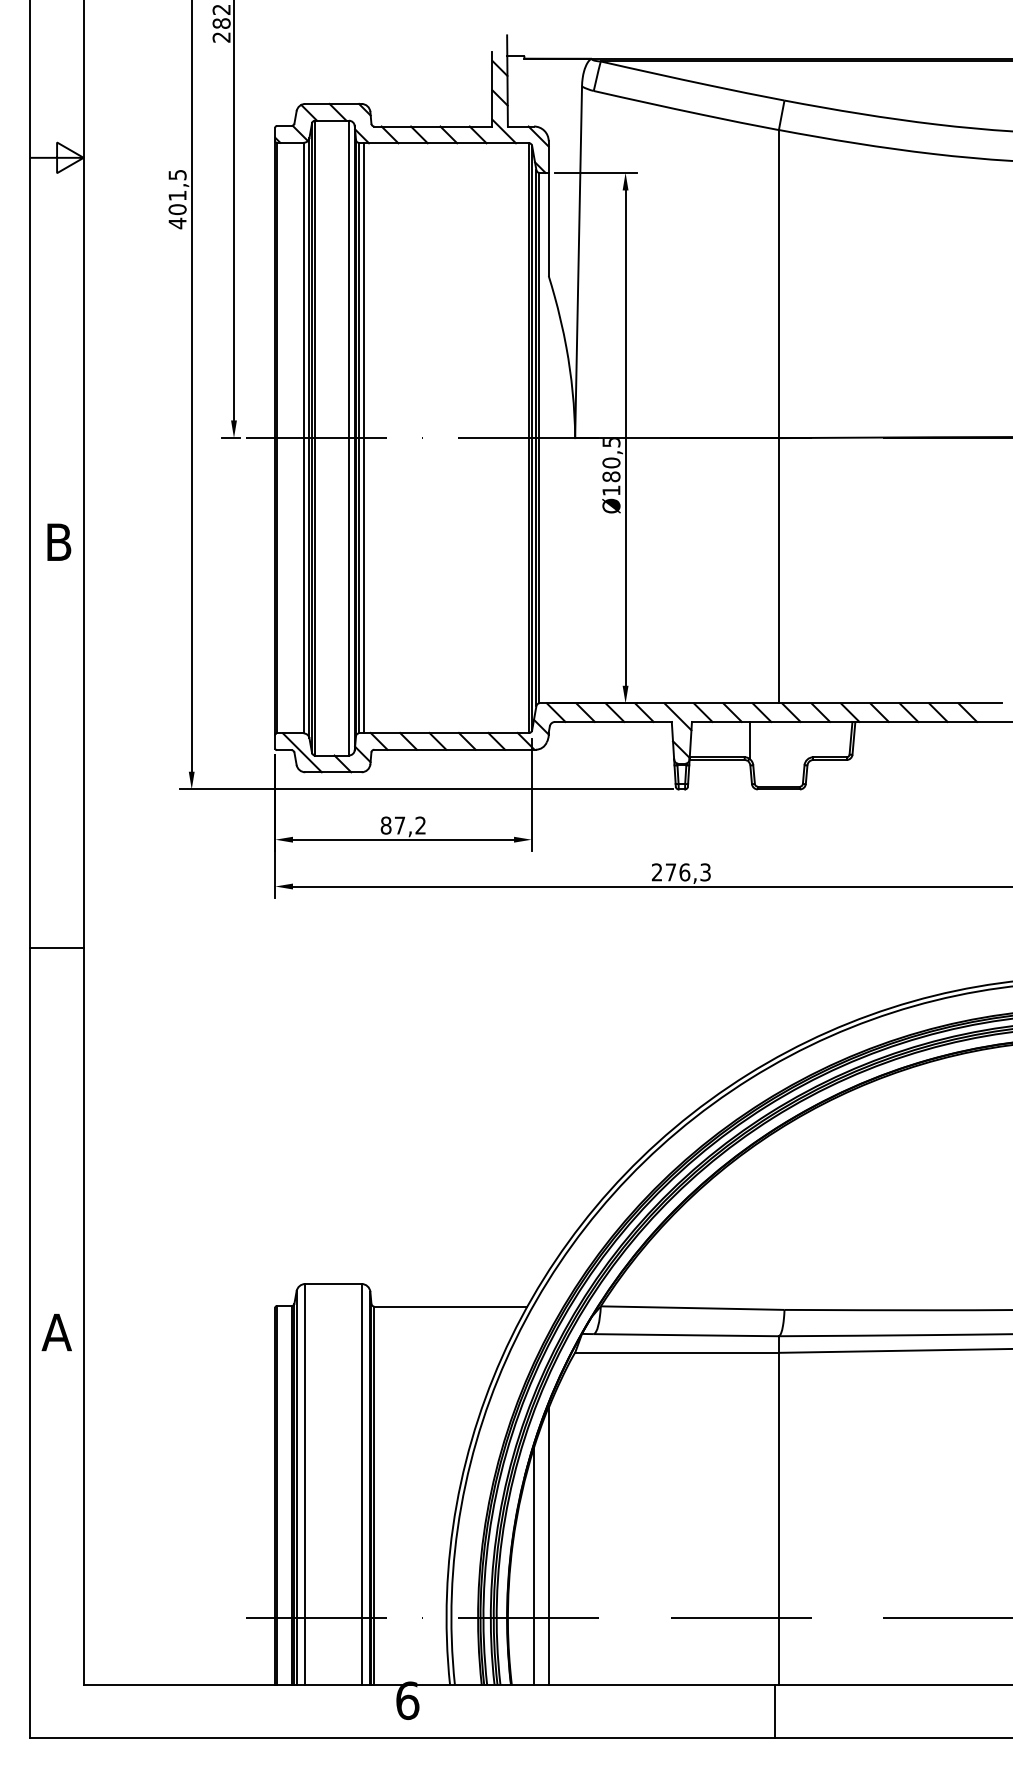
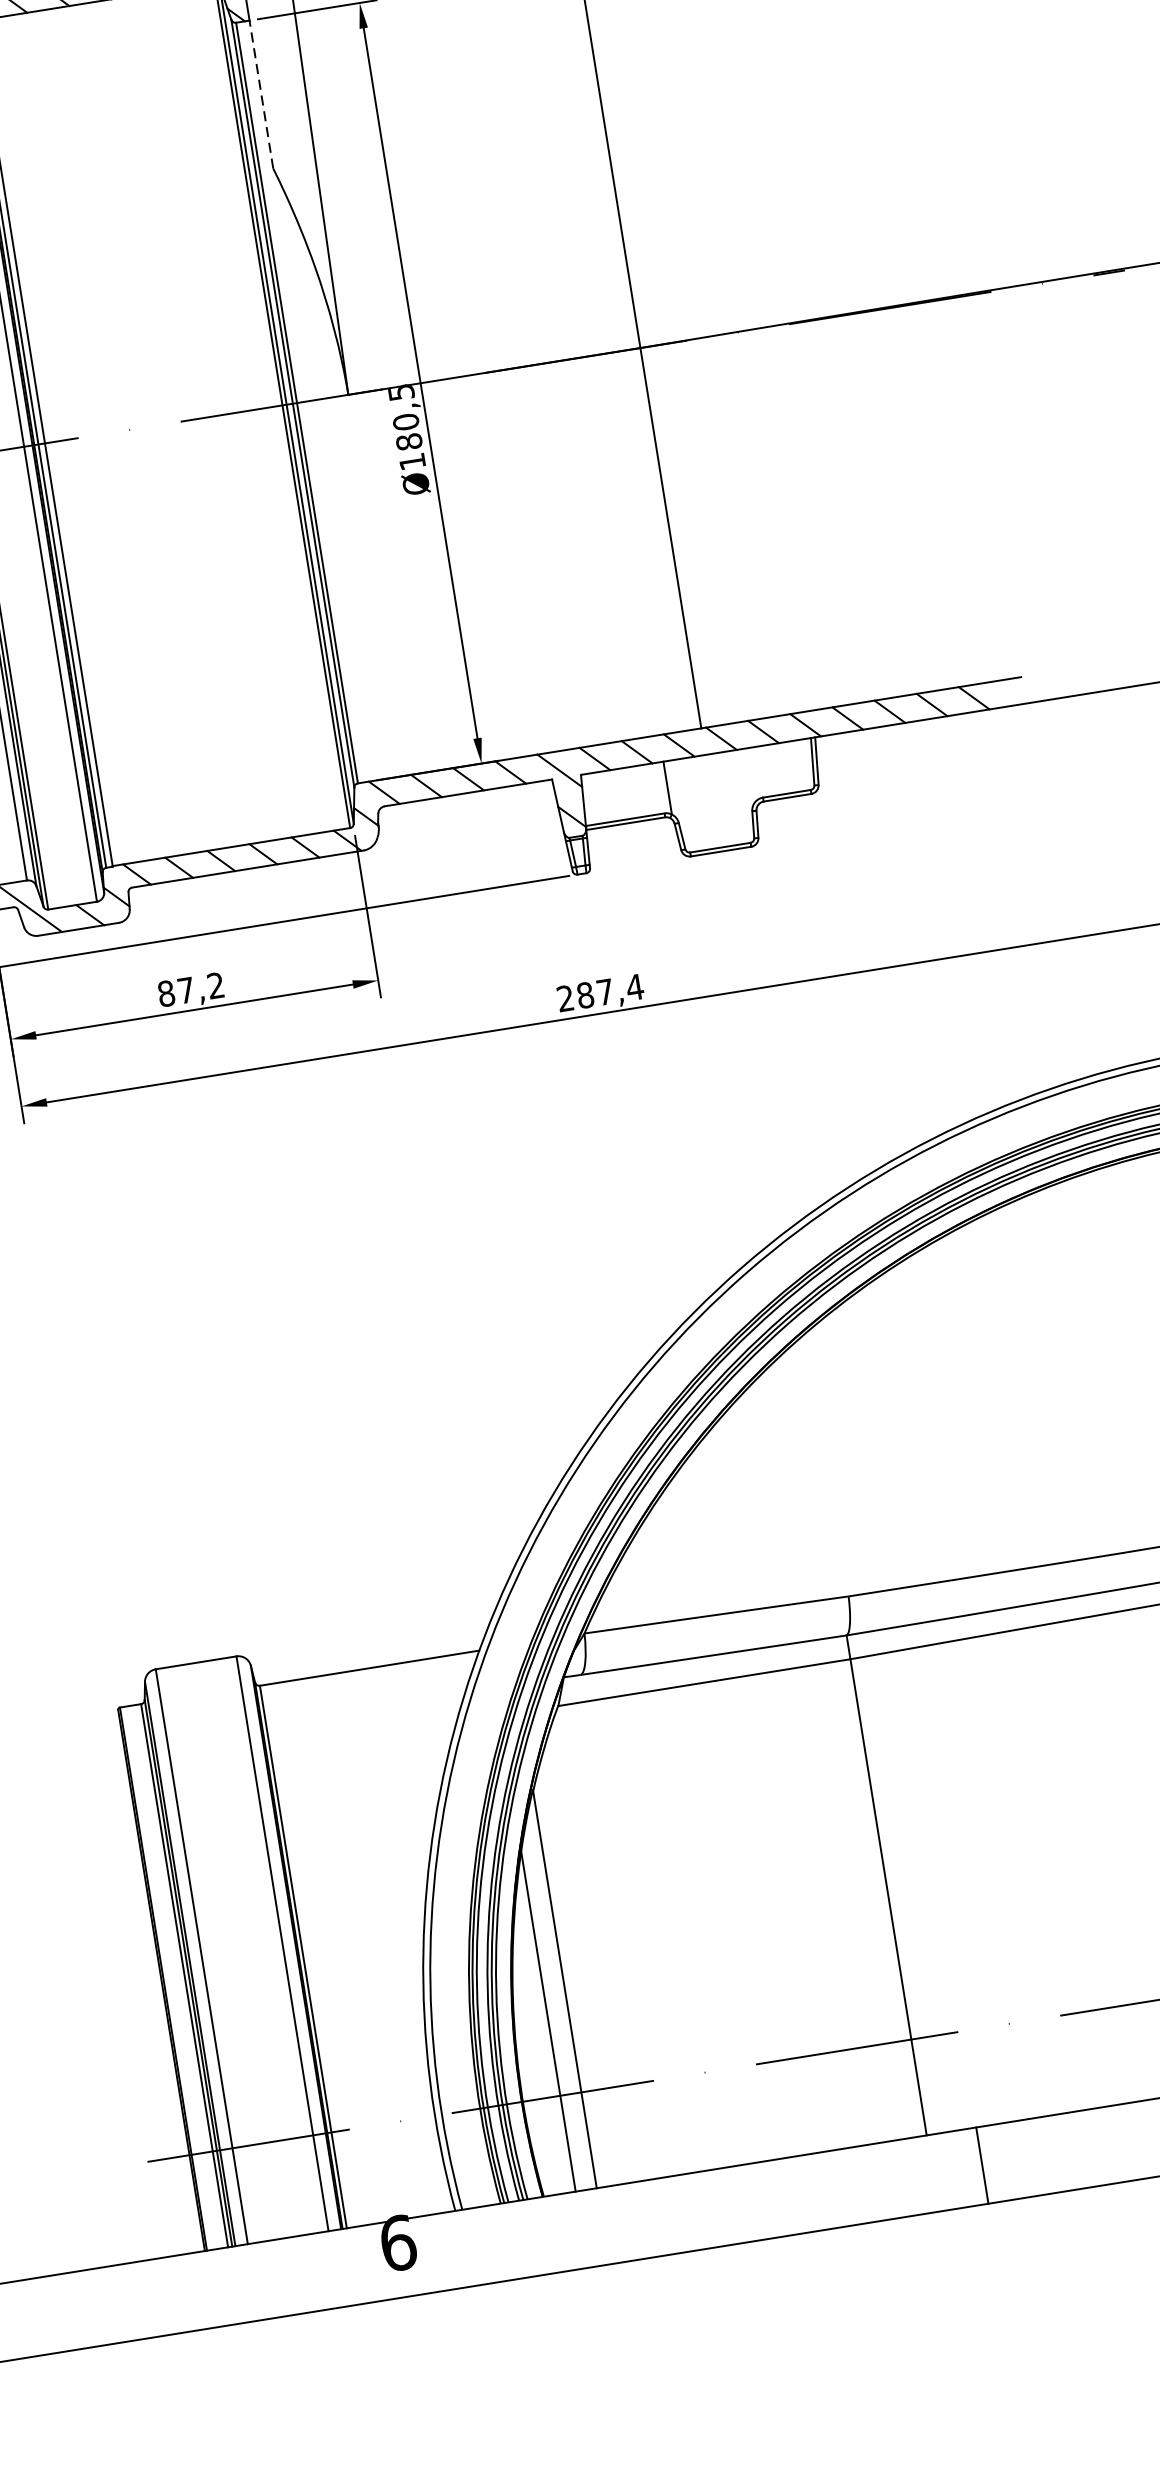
line: (548, 224) -> (261, 94), solid -> dashed
text: (688, 872) -> (610, 991), 276,3 -> 287,4
line: (775, 1711) -> (982, 2165), moved

